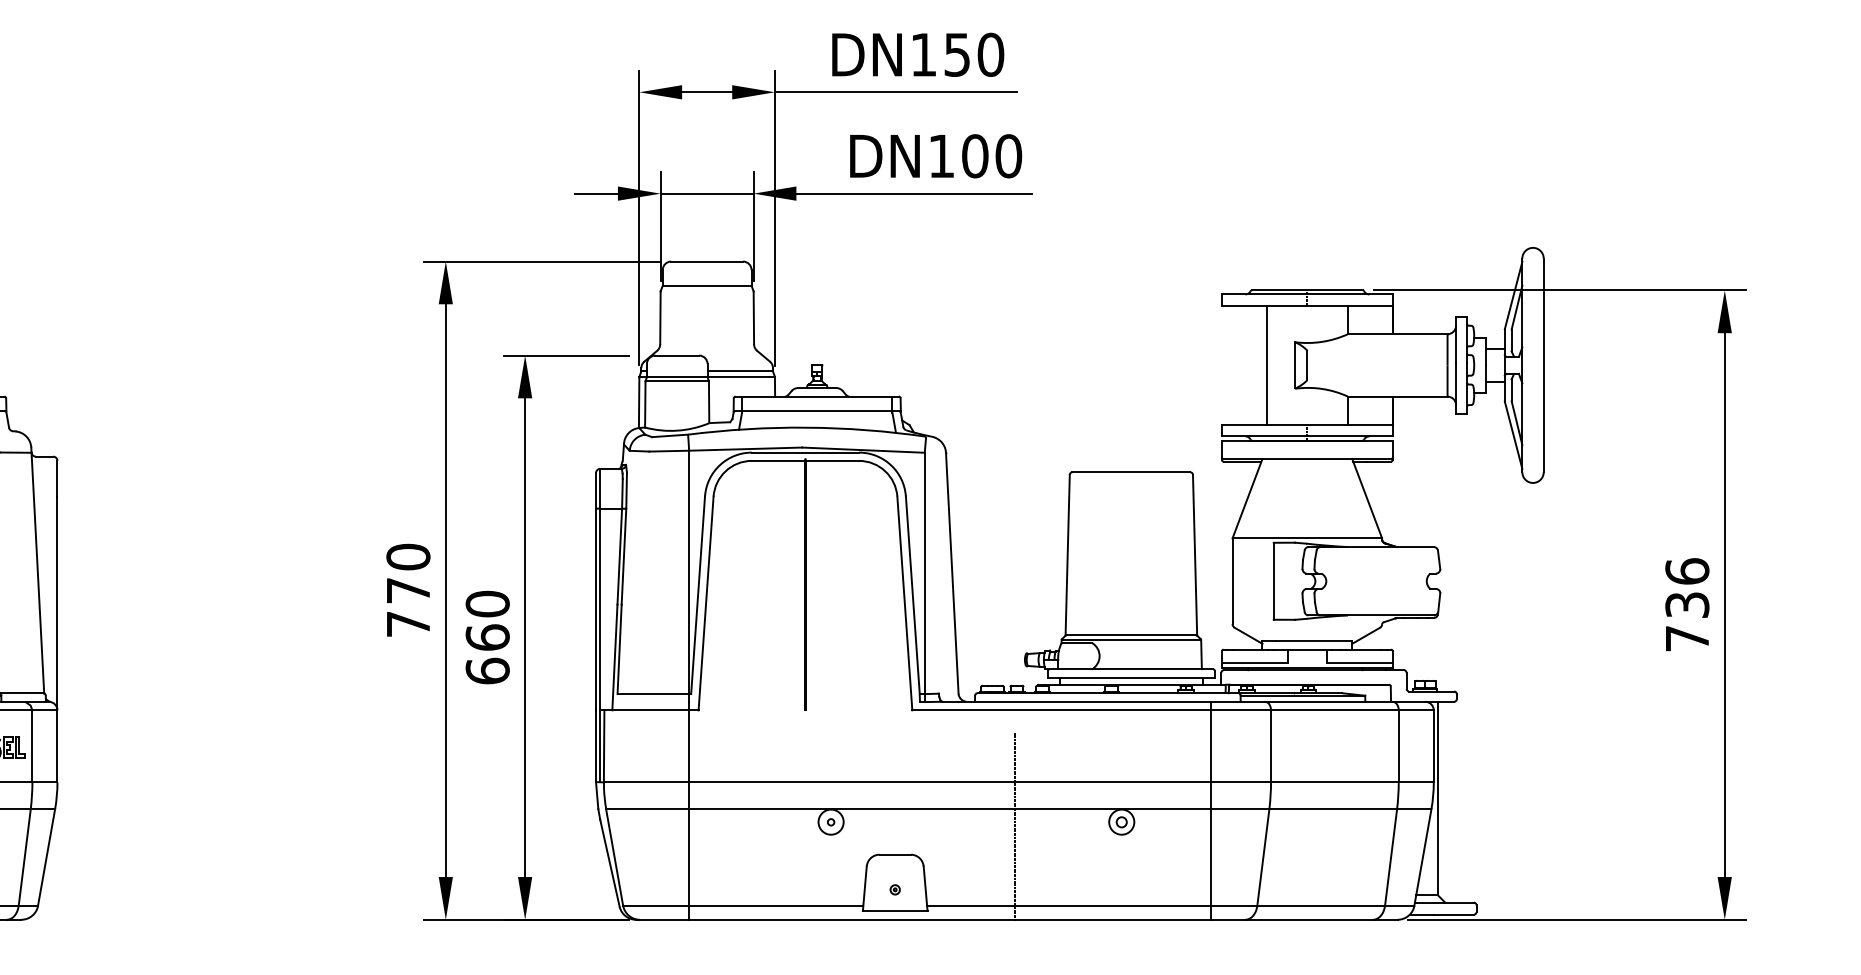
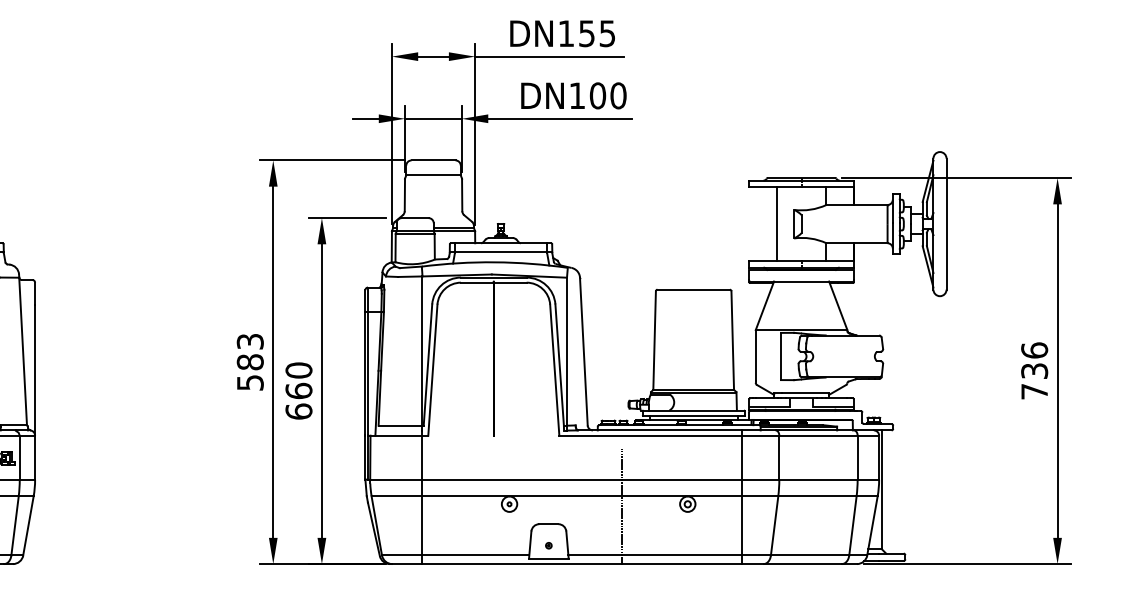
text: (990, 54) -> (607, 33), DN150 -> DN155
text: (407, 589) -> (249, 361), 770 -> 583

